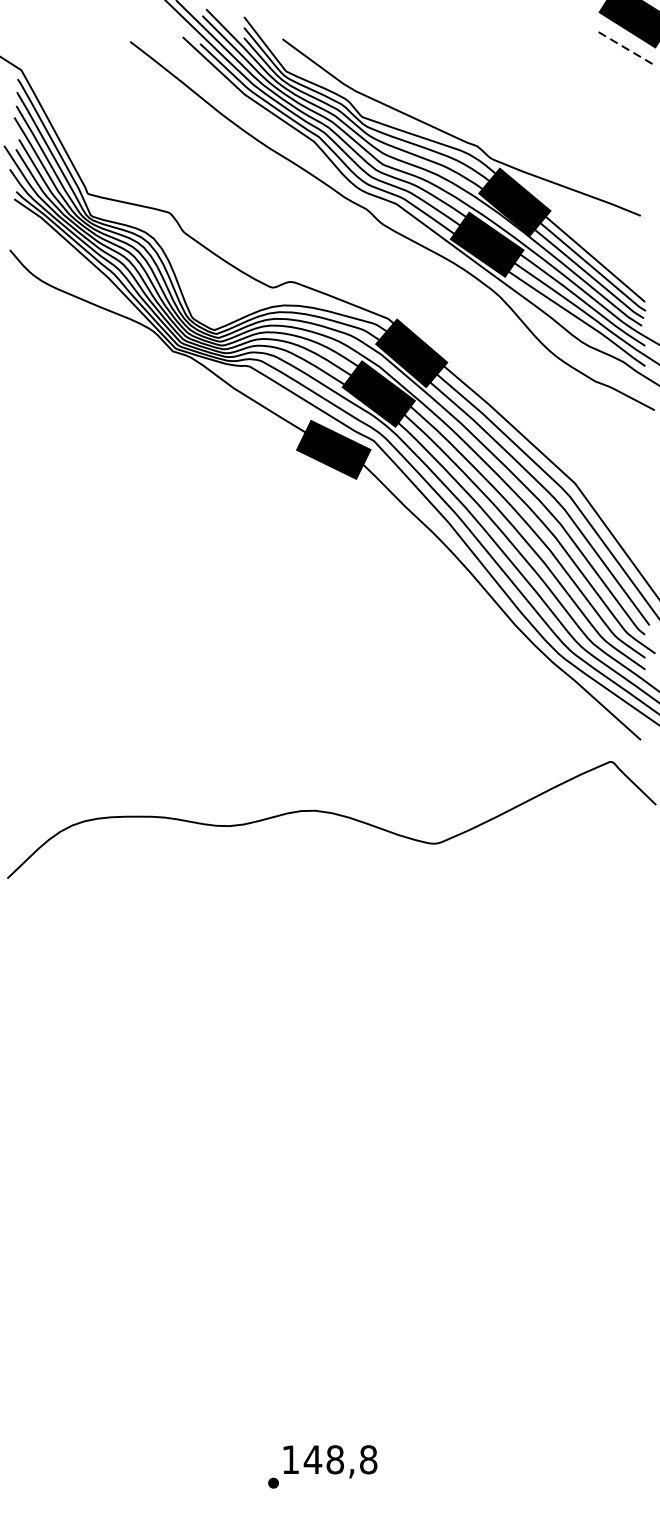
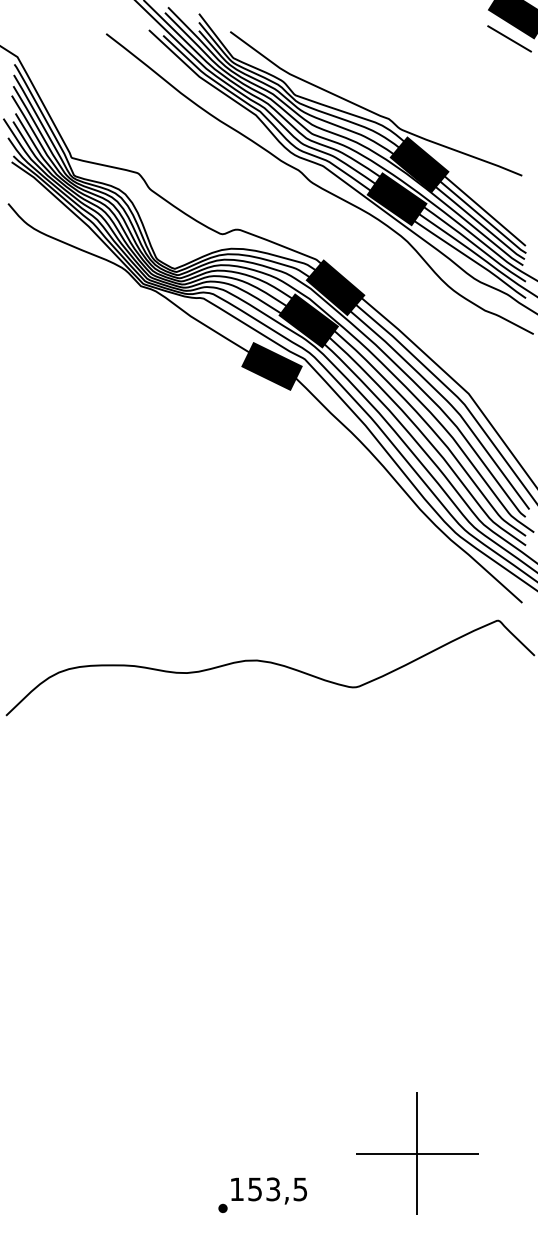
line: (625, 47) -> (509, 38), dashed -> solid
part: (512, 1415) -> (417, 1153), added
text: (340, 1459) -> (277, 1189), 148,8 -> 153,5

